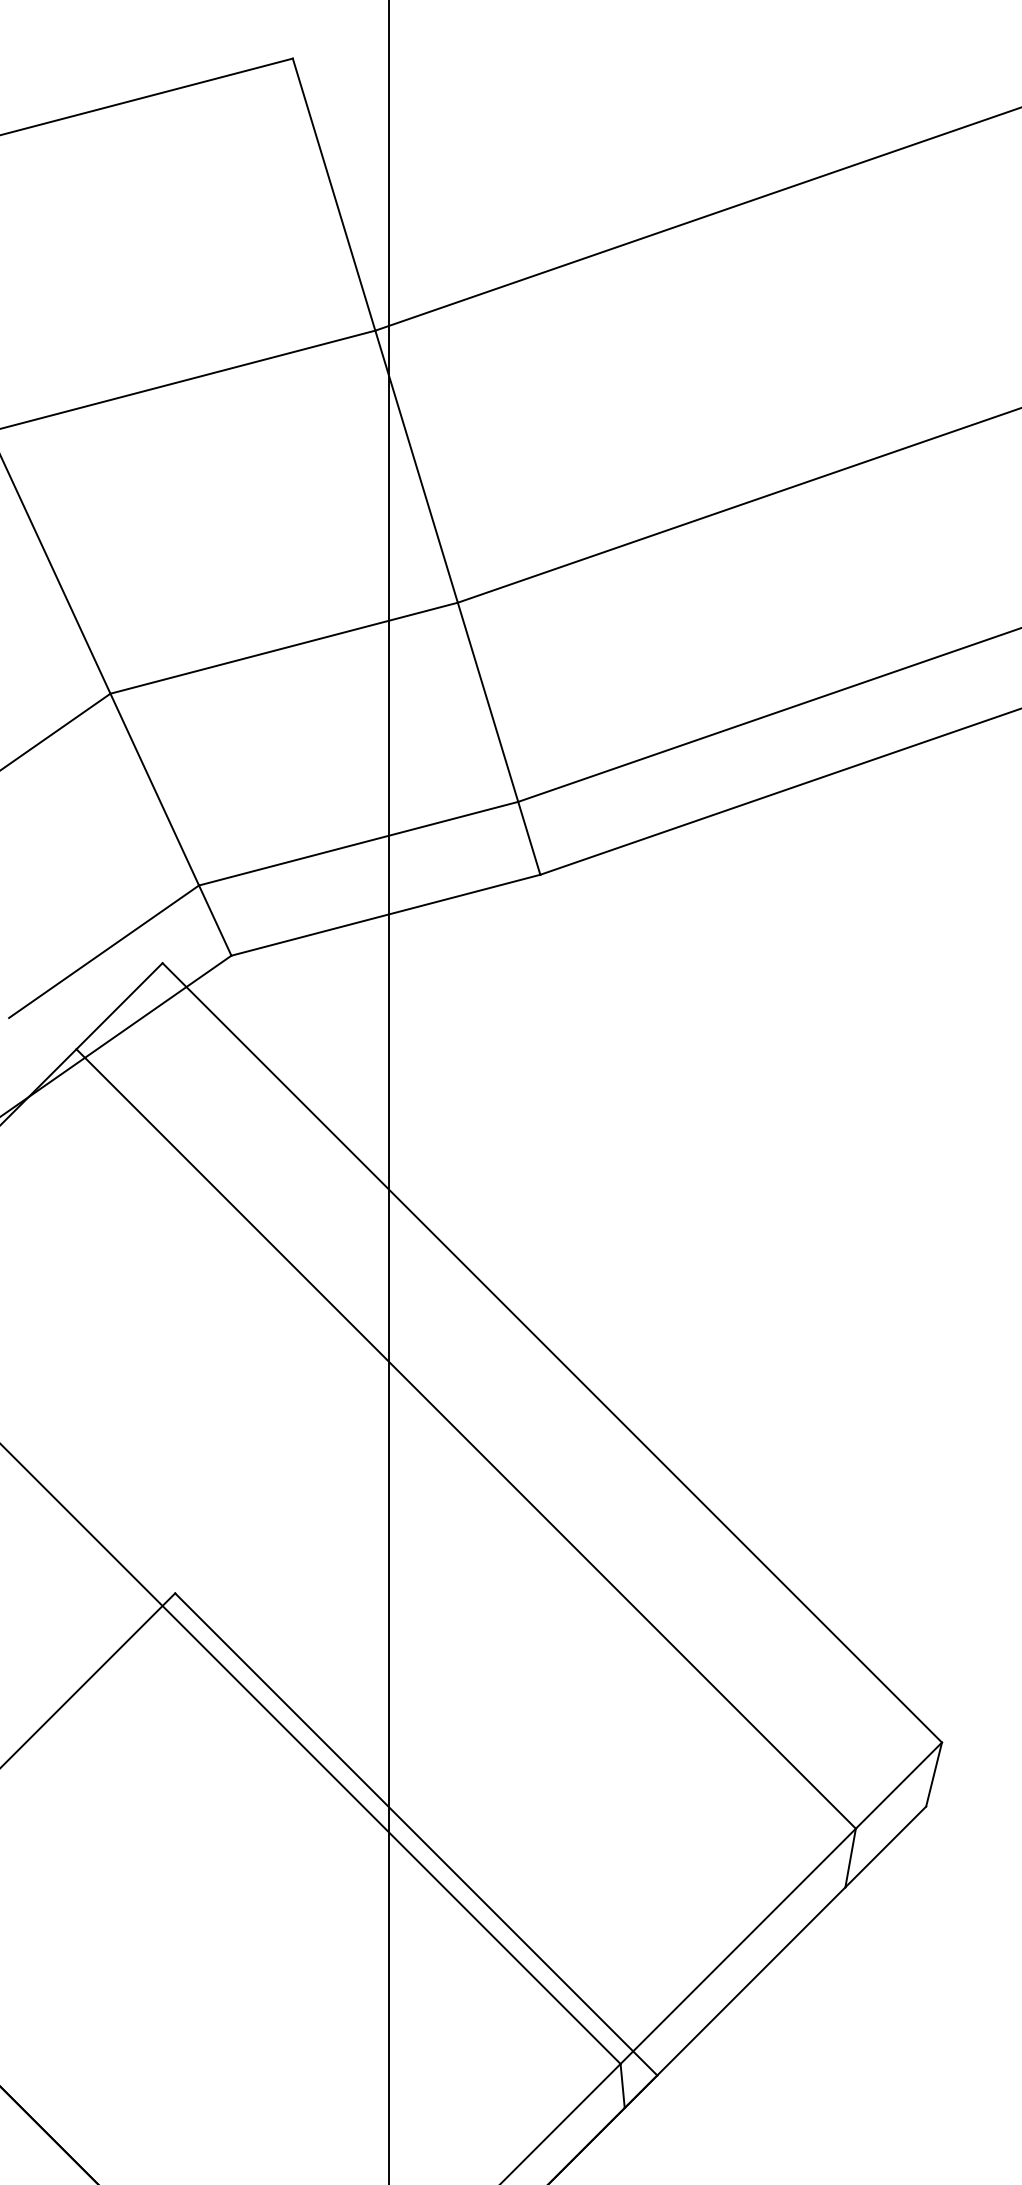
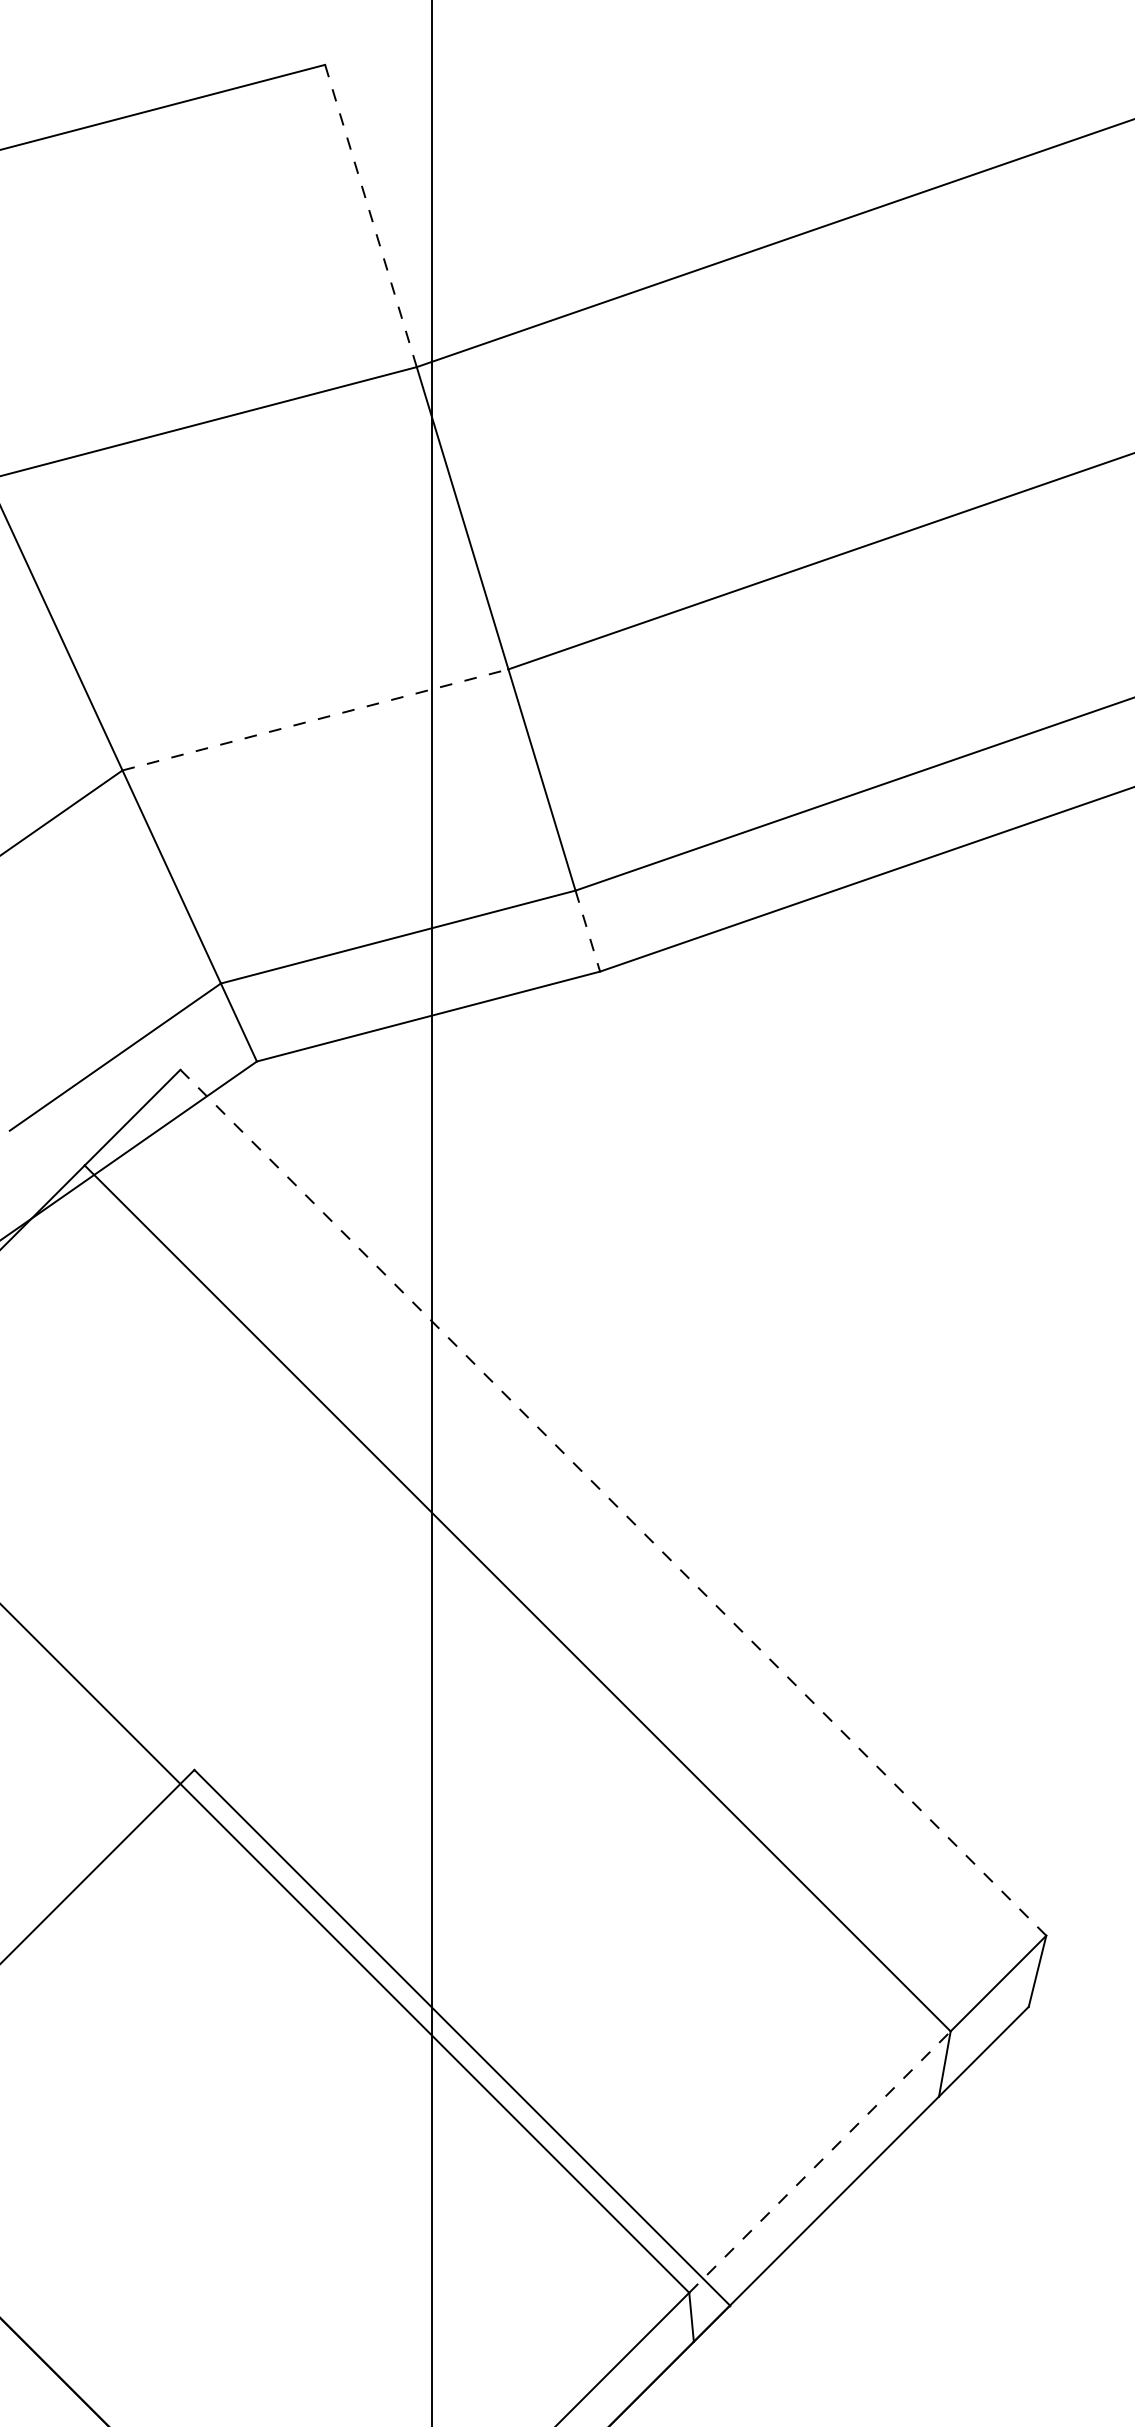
line: (333, 195) -> (370, 216), solid -> dashed
line: (284, 647) -> (315, 719), solid -> dashed
line: (529, 838) -> (587, 931), solid -> dashed
line: (552, 1352) -> (613, 1502), solid -> dashed
line: (737, 1946) -> (819, 2162), solid -> dashed

